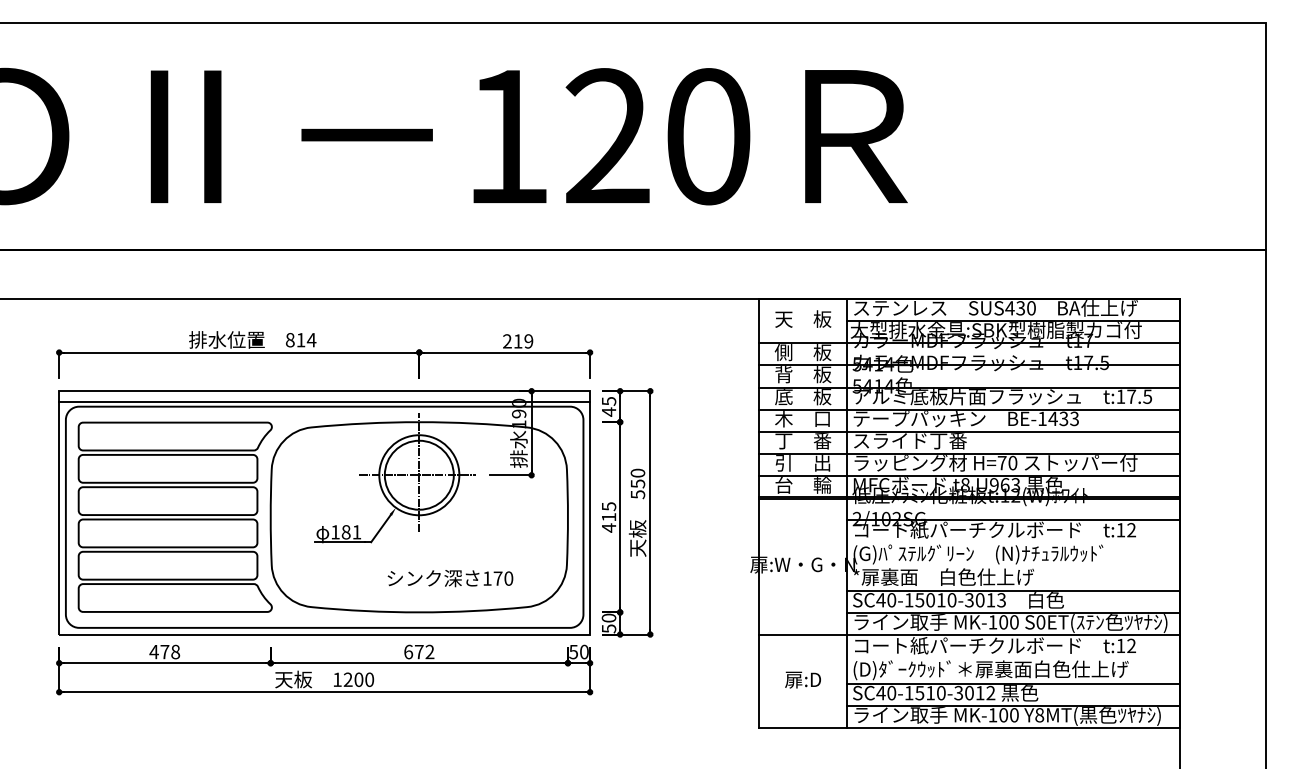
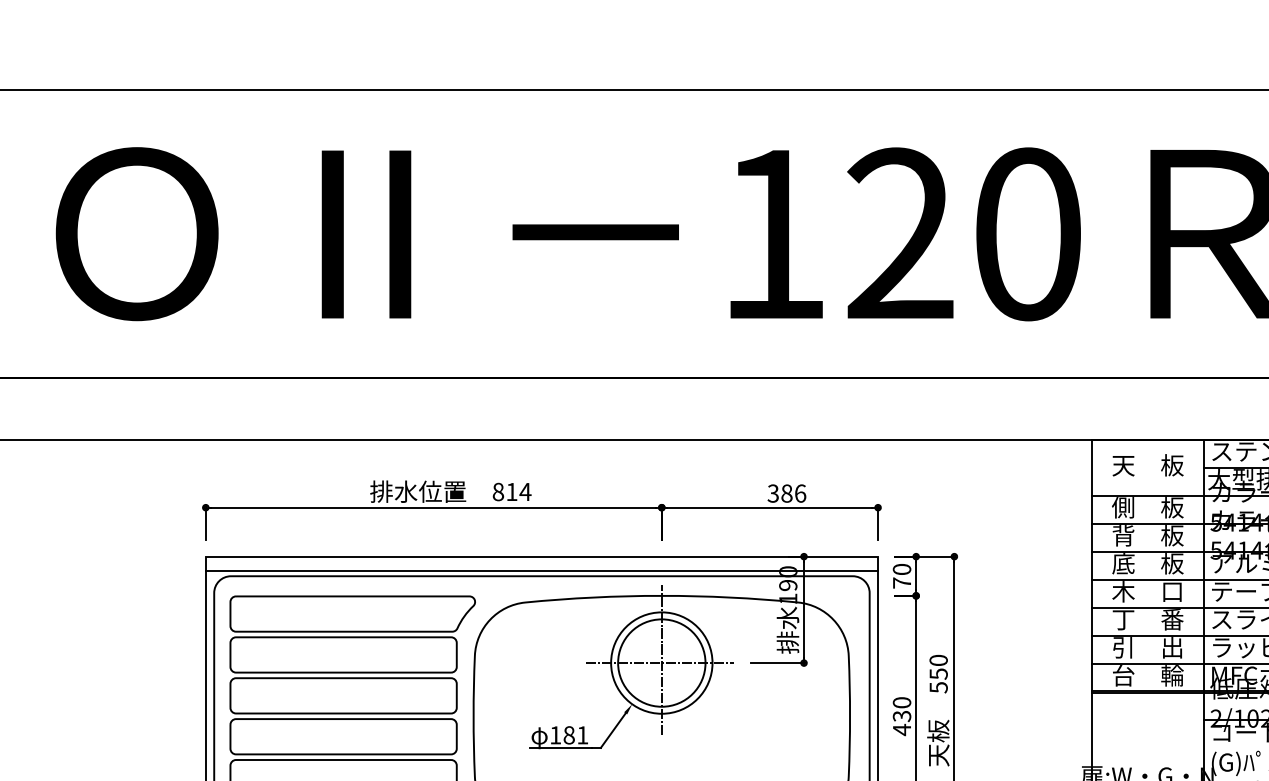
text: (517, 341) -> (786, 493), 219 -> 386
text: (608, 406) -> (901, 576), 45 -> 70
text: (608, 511) -> (901, 708), 415 -> 430

